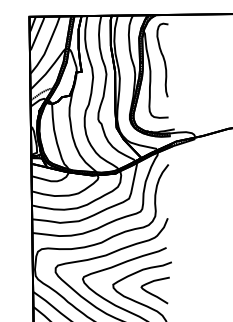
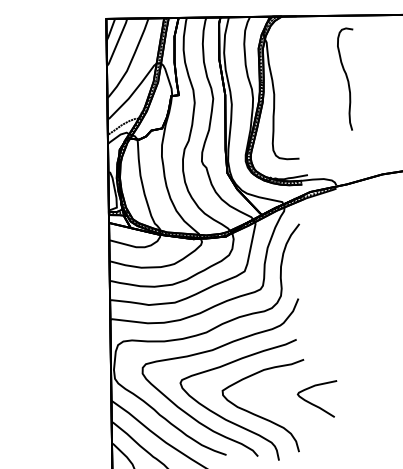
curve: (163, 59) -> (346, 78), moved
curve: (152, 293) -> (313, 403), moved

